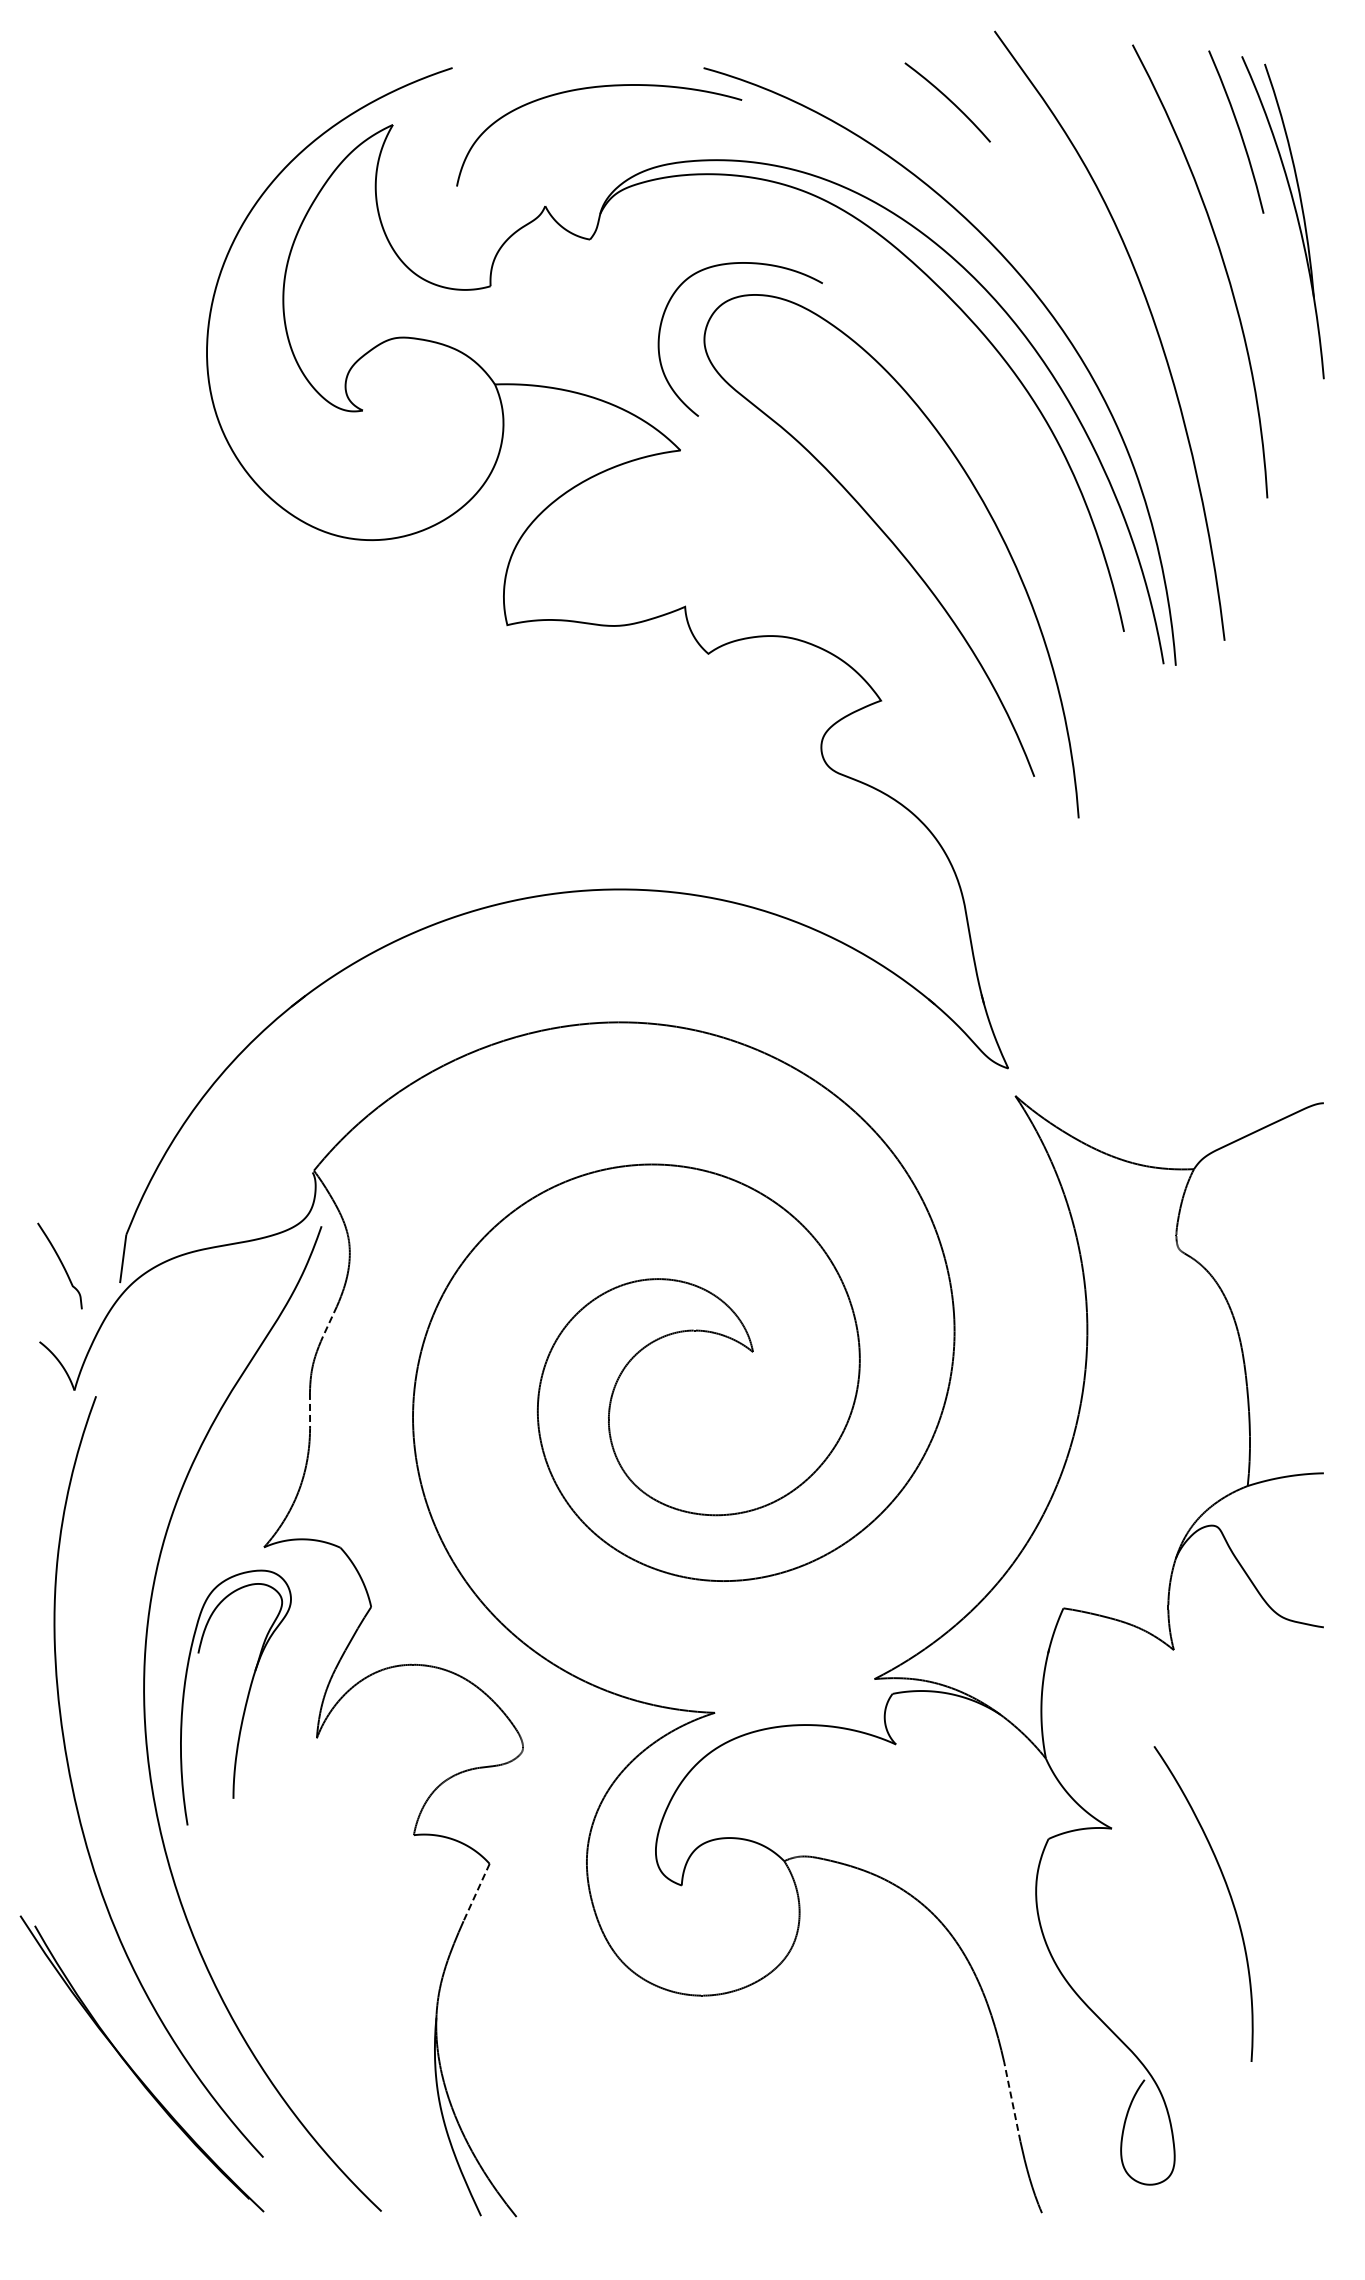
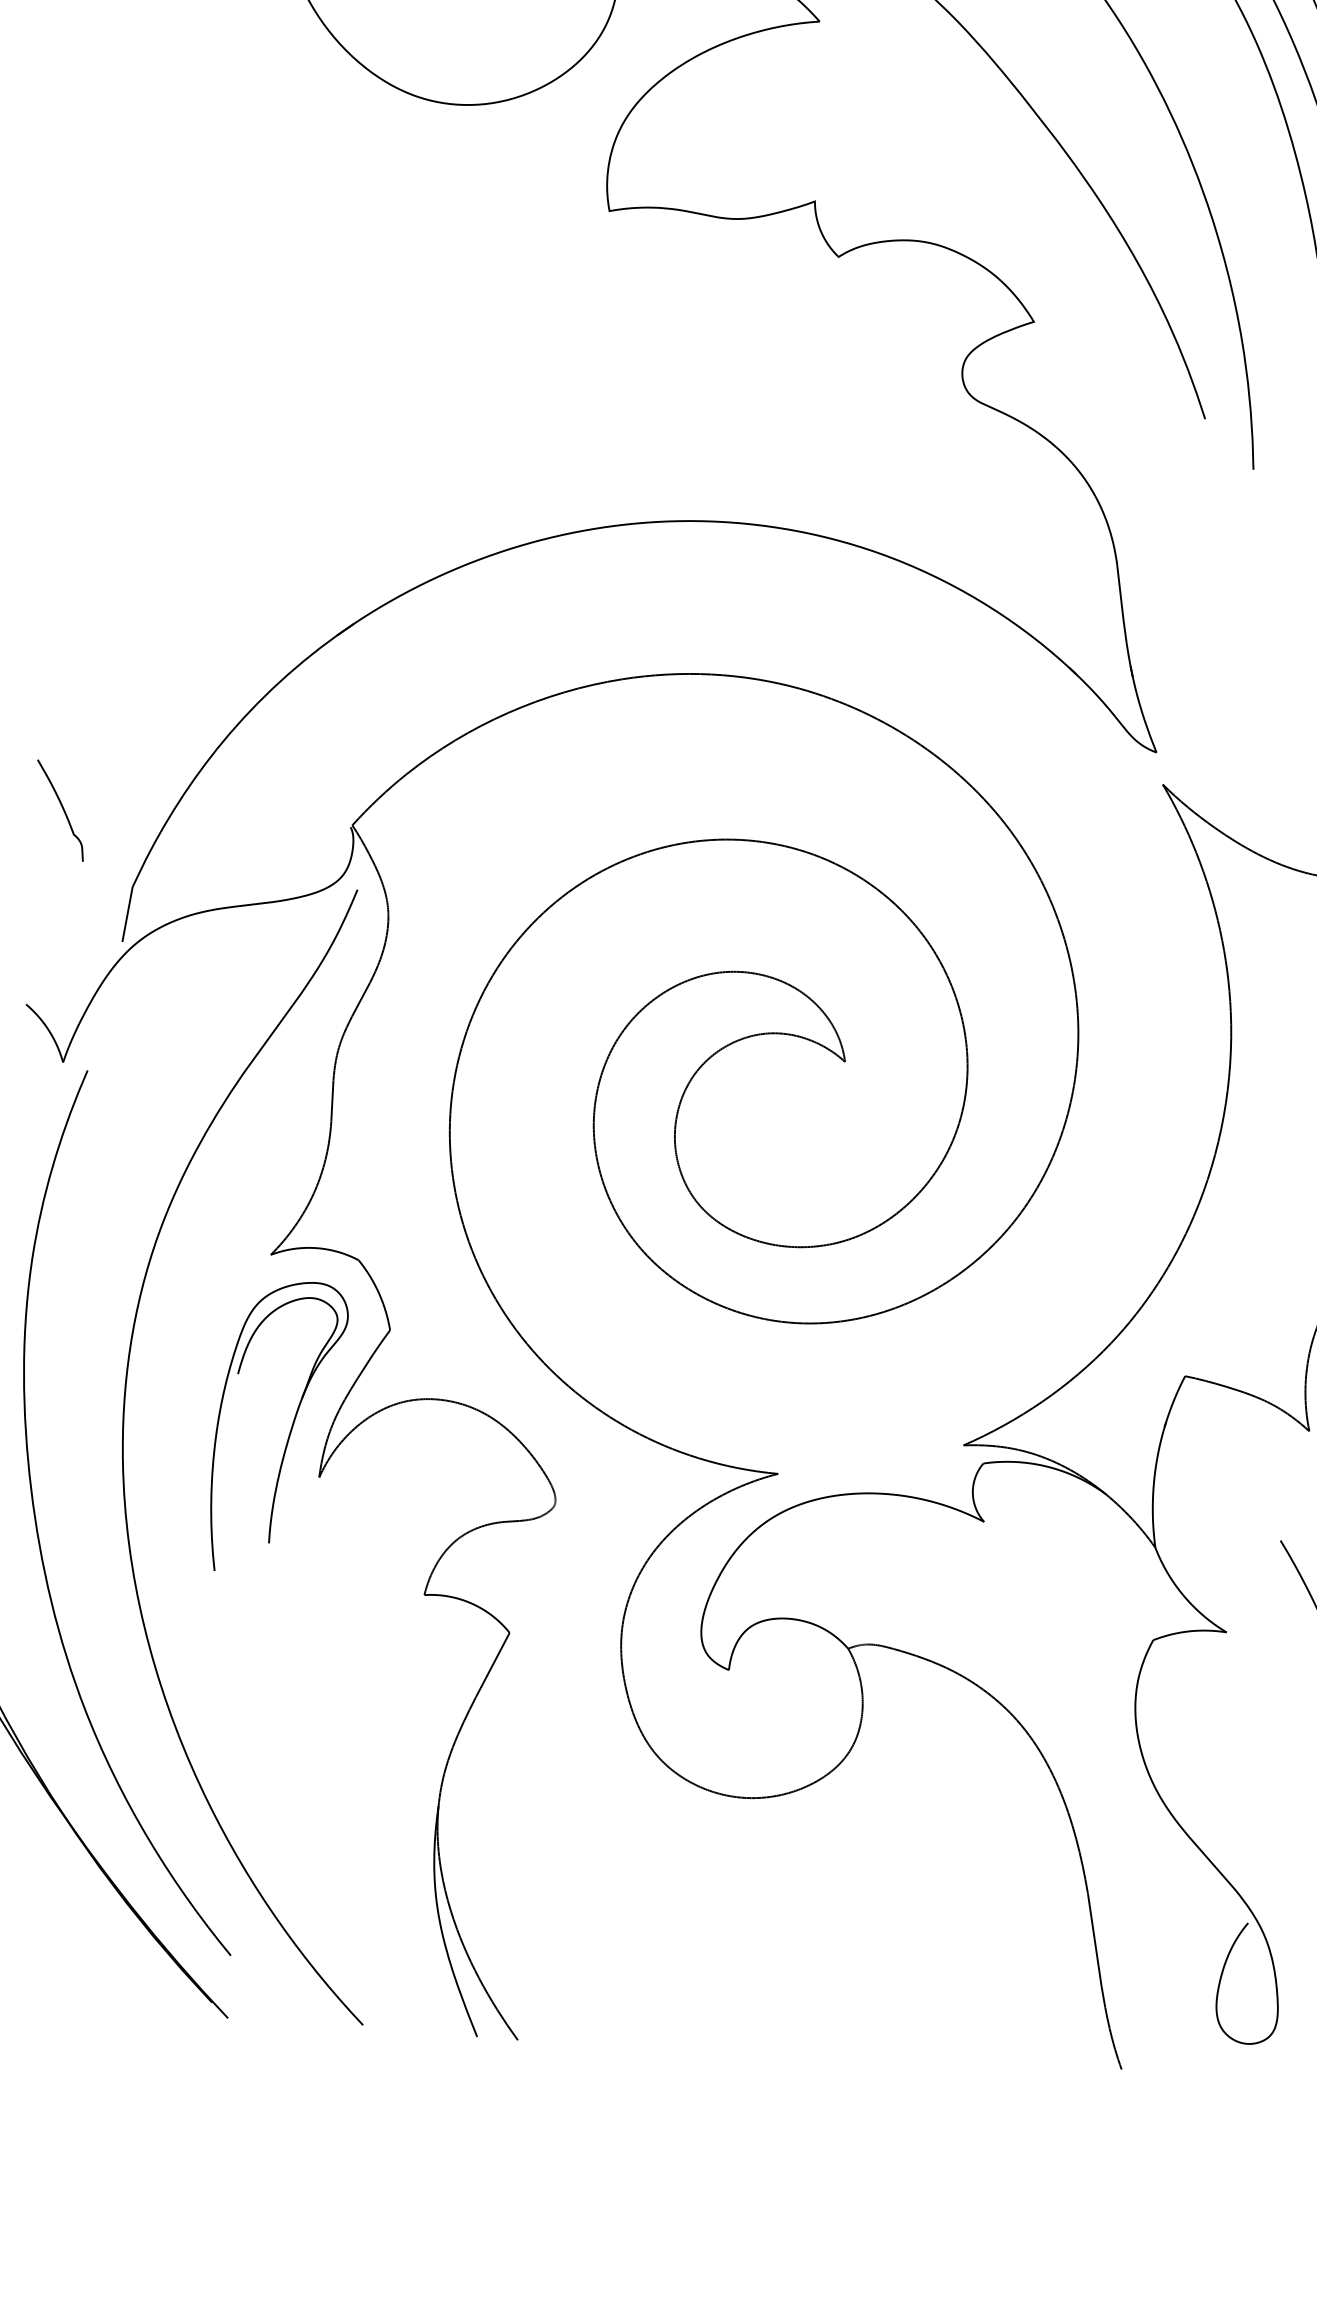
curve: (60, 1263) -> (61, 807), moved
line: (329, 1322) -> (360, 1000), dashed -> solid
line: (310, 1410) -> (332, 1100), dashed -> solid
part: (246, 1697) -> (290, 1427), moved
line: (476, 1892) -> (492, 1664), dashed -> solid
line: (1012, 2101) -> (1094, 1939), dashed -> solid

